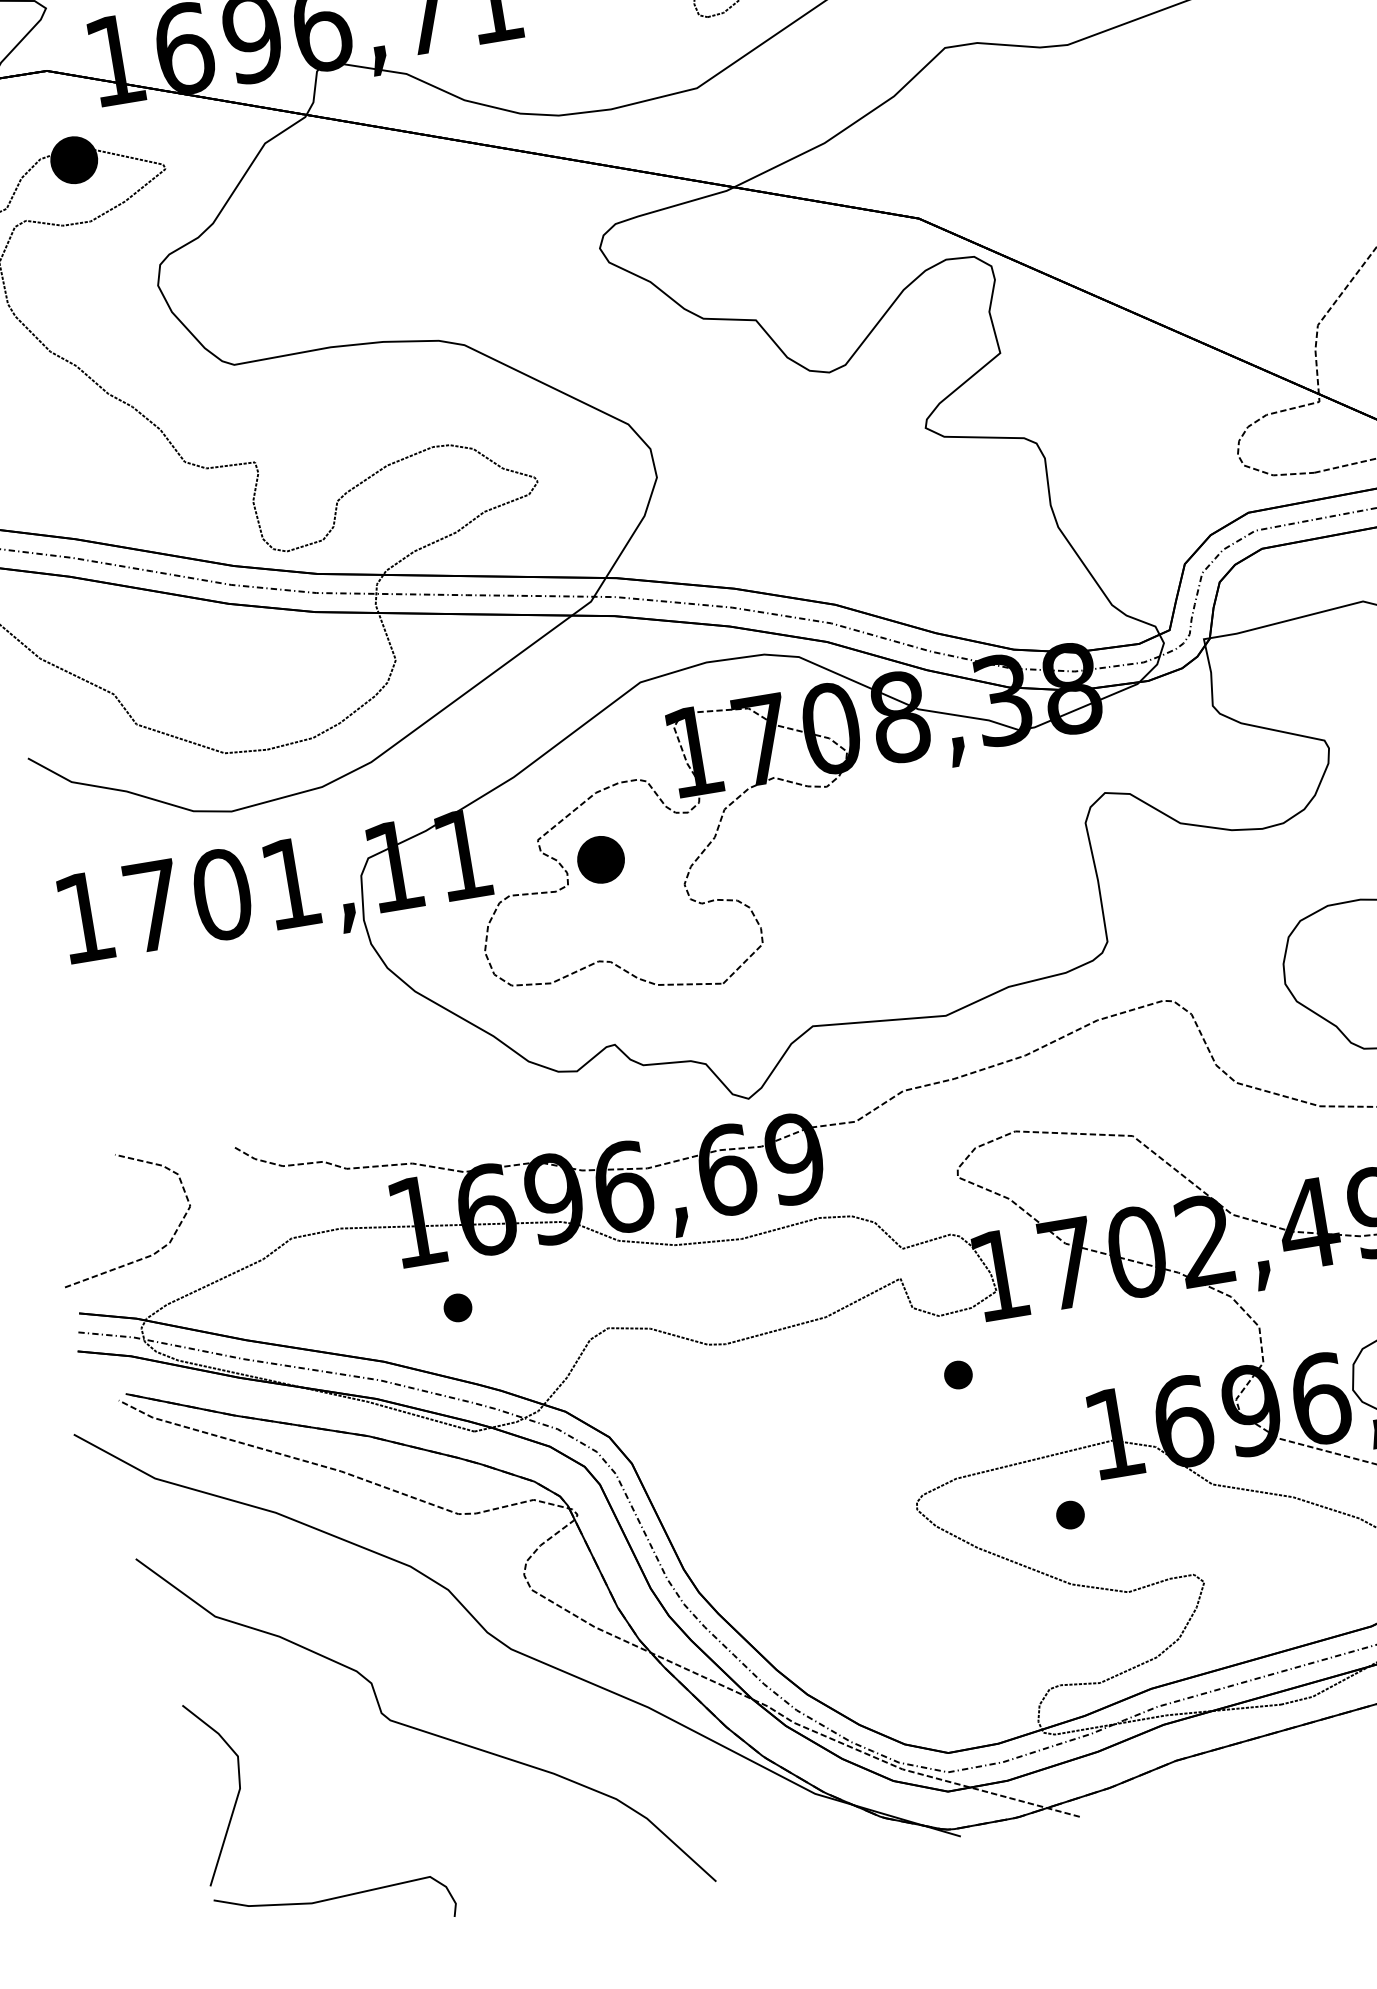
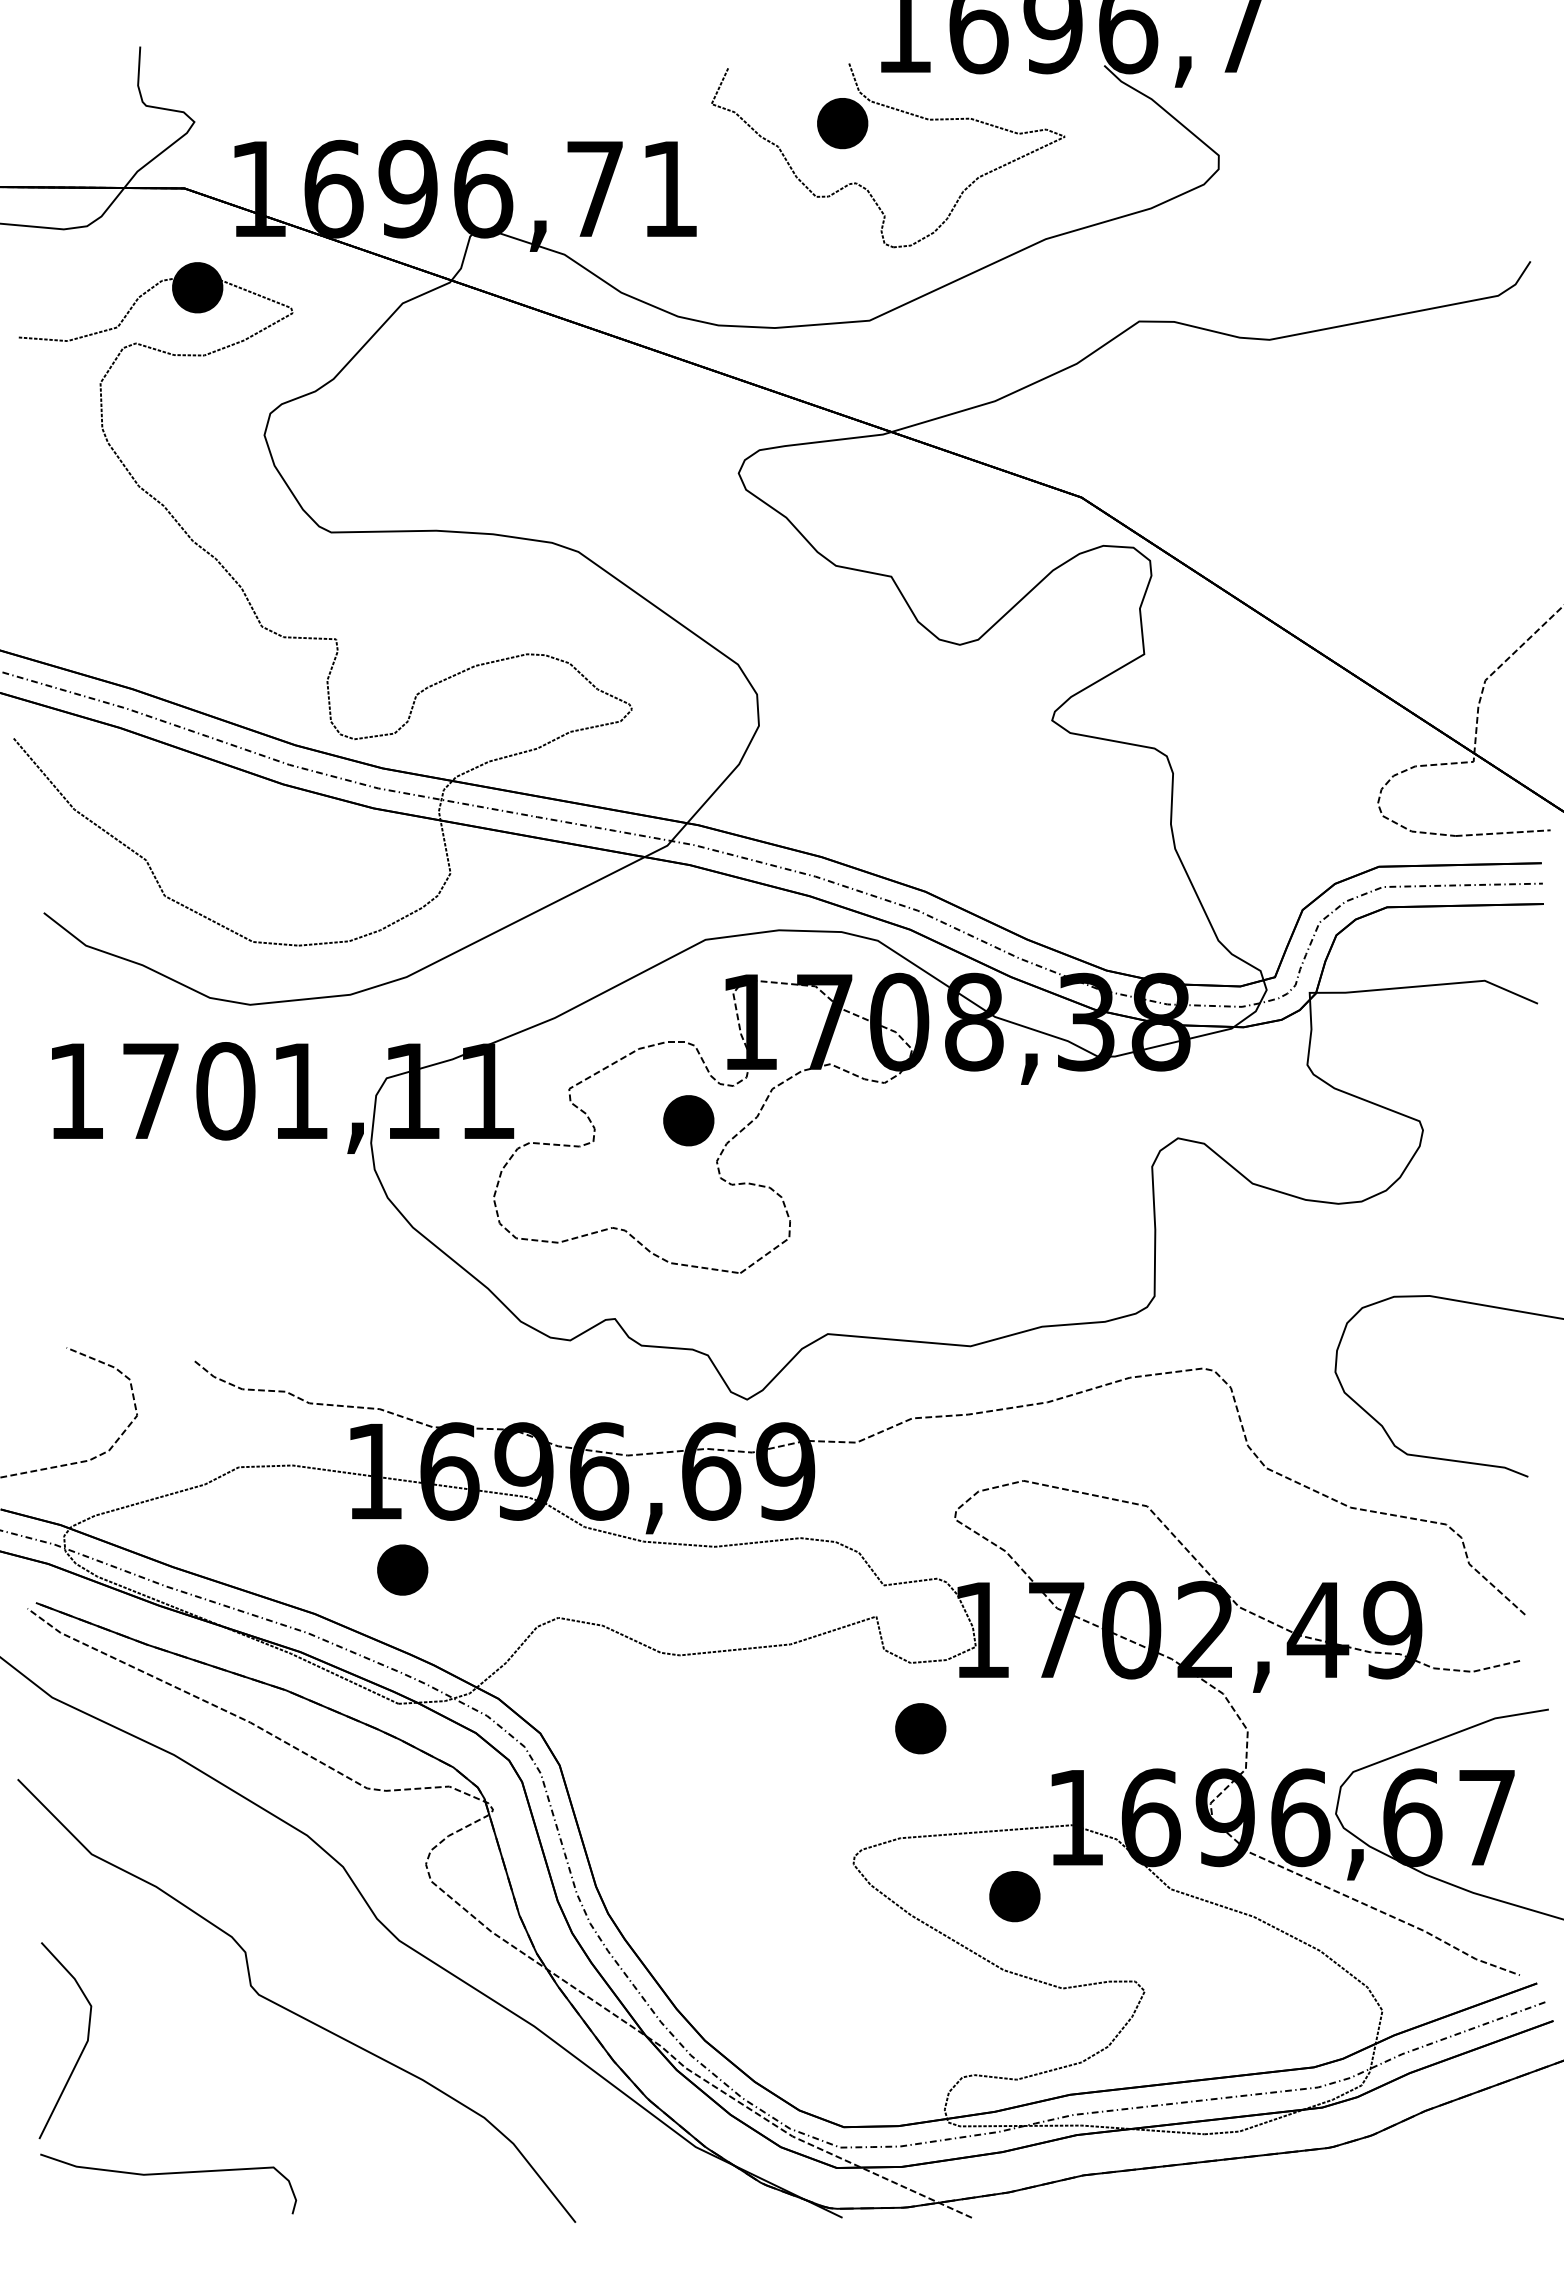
part: (600, 859) -> (688, 1120), moved
part: (457, 1307) -> (402, 1569), size x1.67
part: (958, 1374) -> (920, 1728), size x1.67
part: (1070, 1514) -> (1014, 1896), size x1.67

